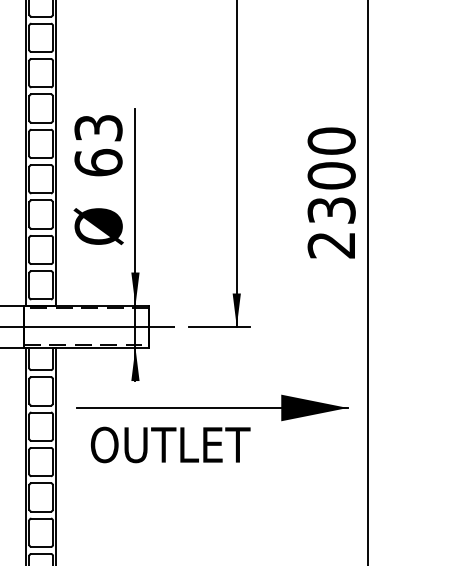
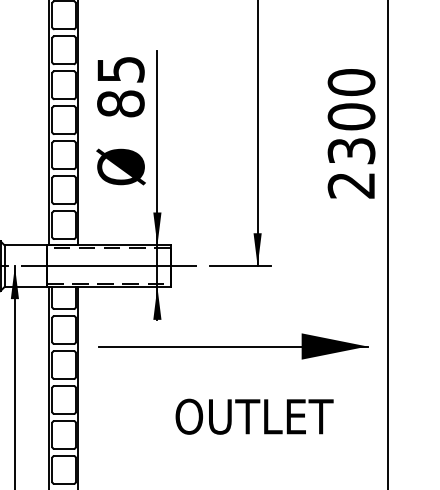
text: (98, 145) -> (120, 86), 63 -> 85
text: (170, 444) -> (254, 416), moved

